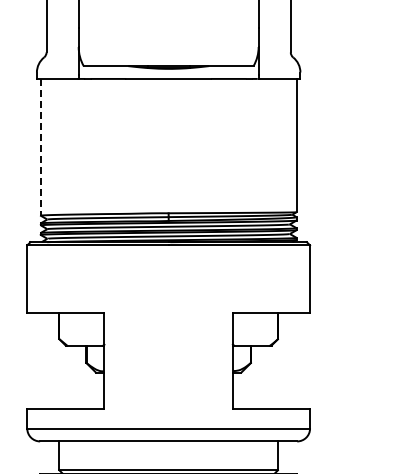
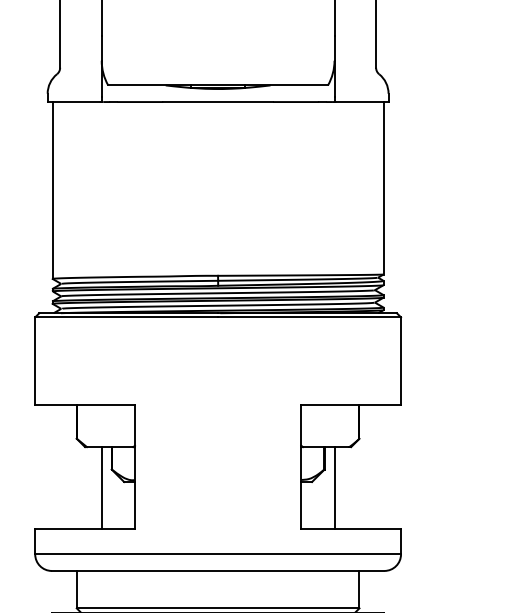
line: (40, 147) -> (52, 190), dashed -> solid
line: (78, 377) -> (101, 488), added
line: (258, 377) -> (334, 488), added

